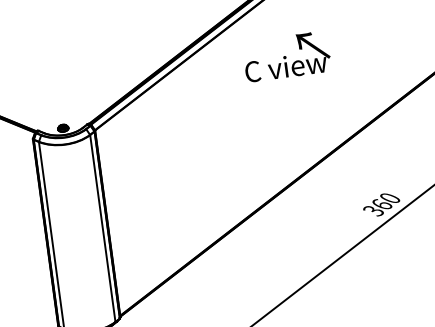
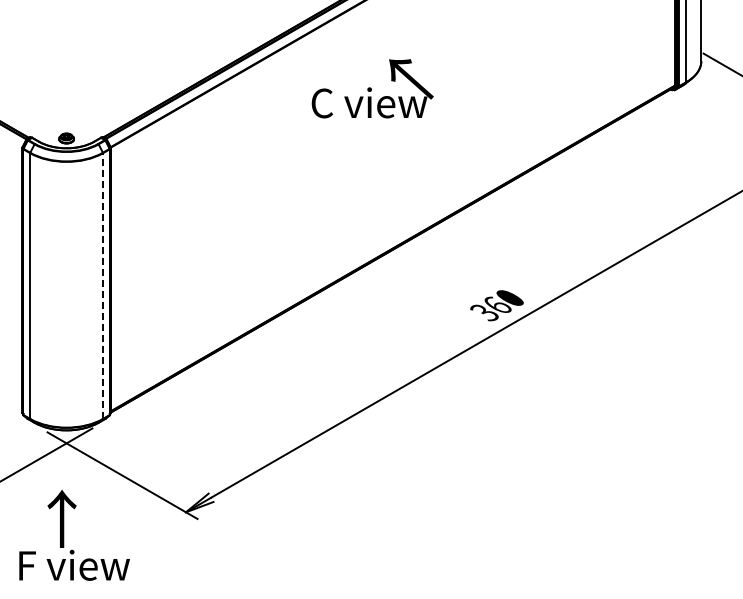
text: (286, 56) -> (372, 88), moved
line: (103, 228) -> (103, 286), solid -> dashed

